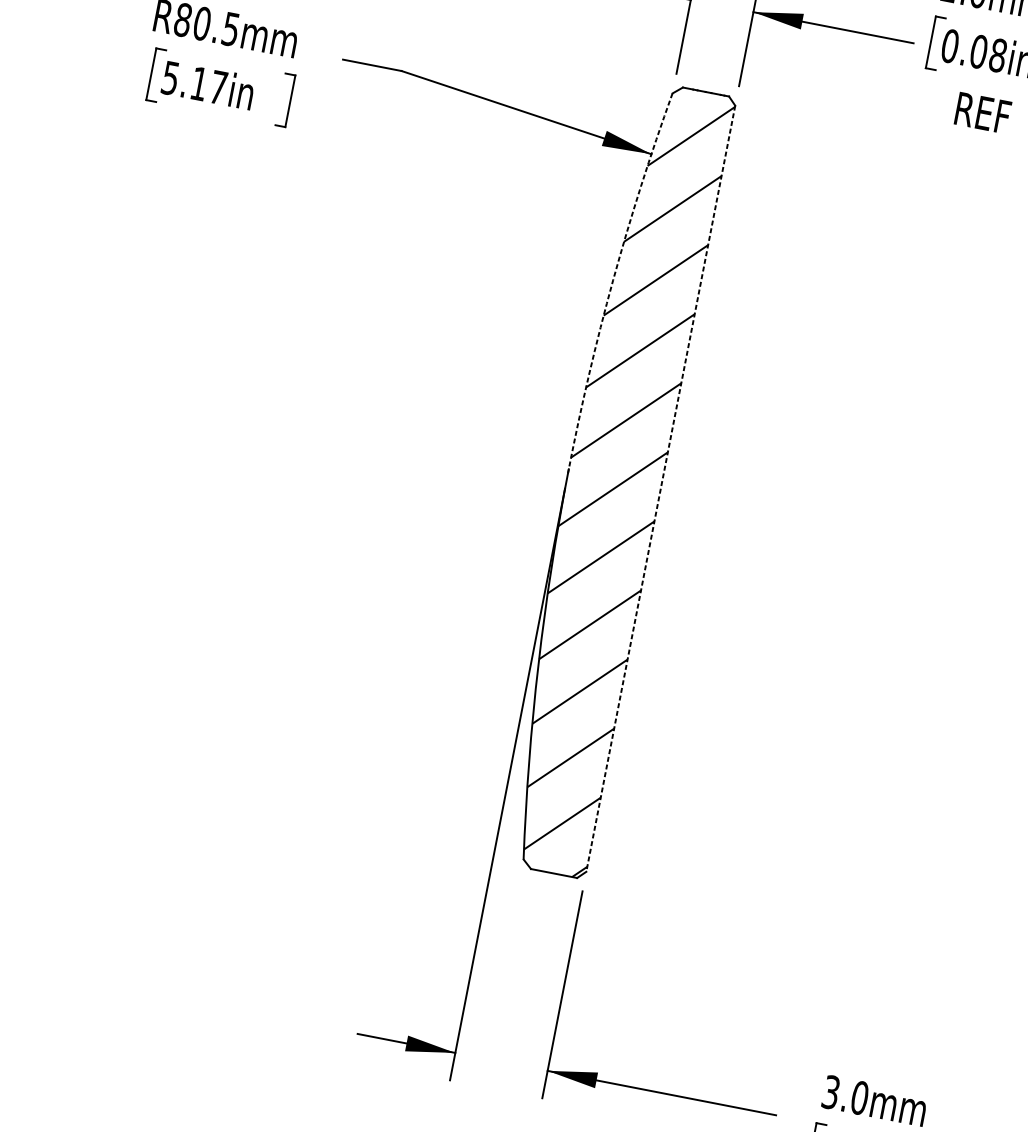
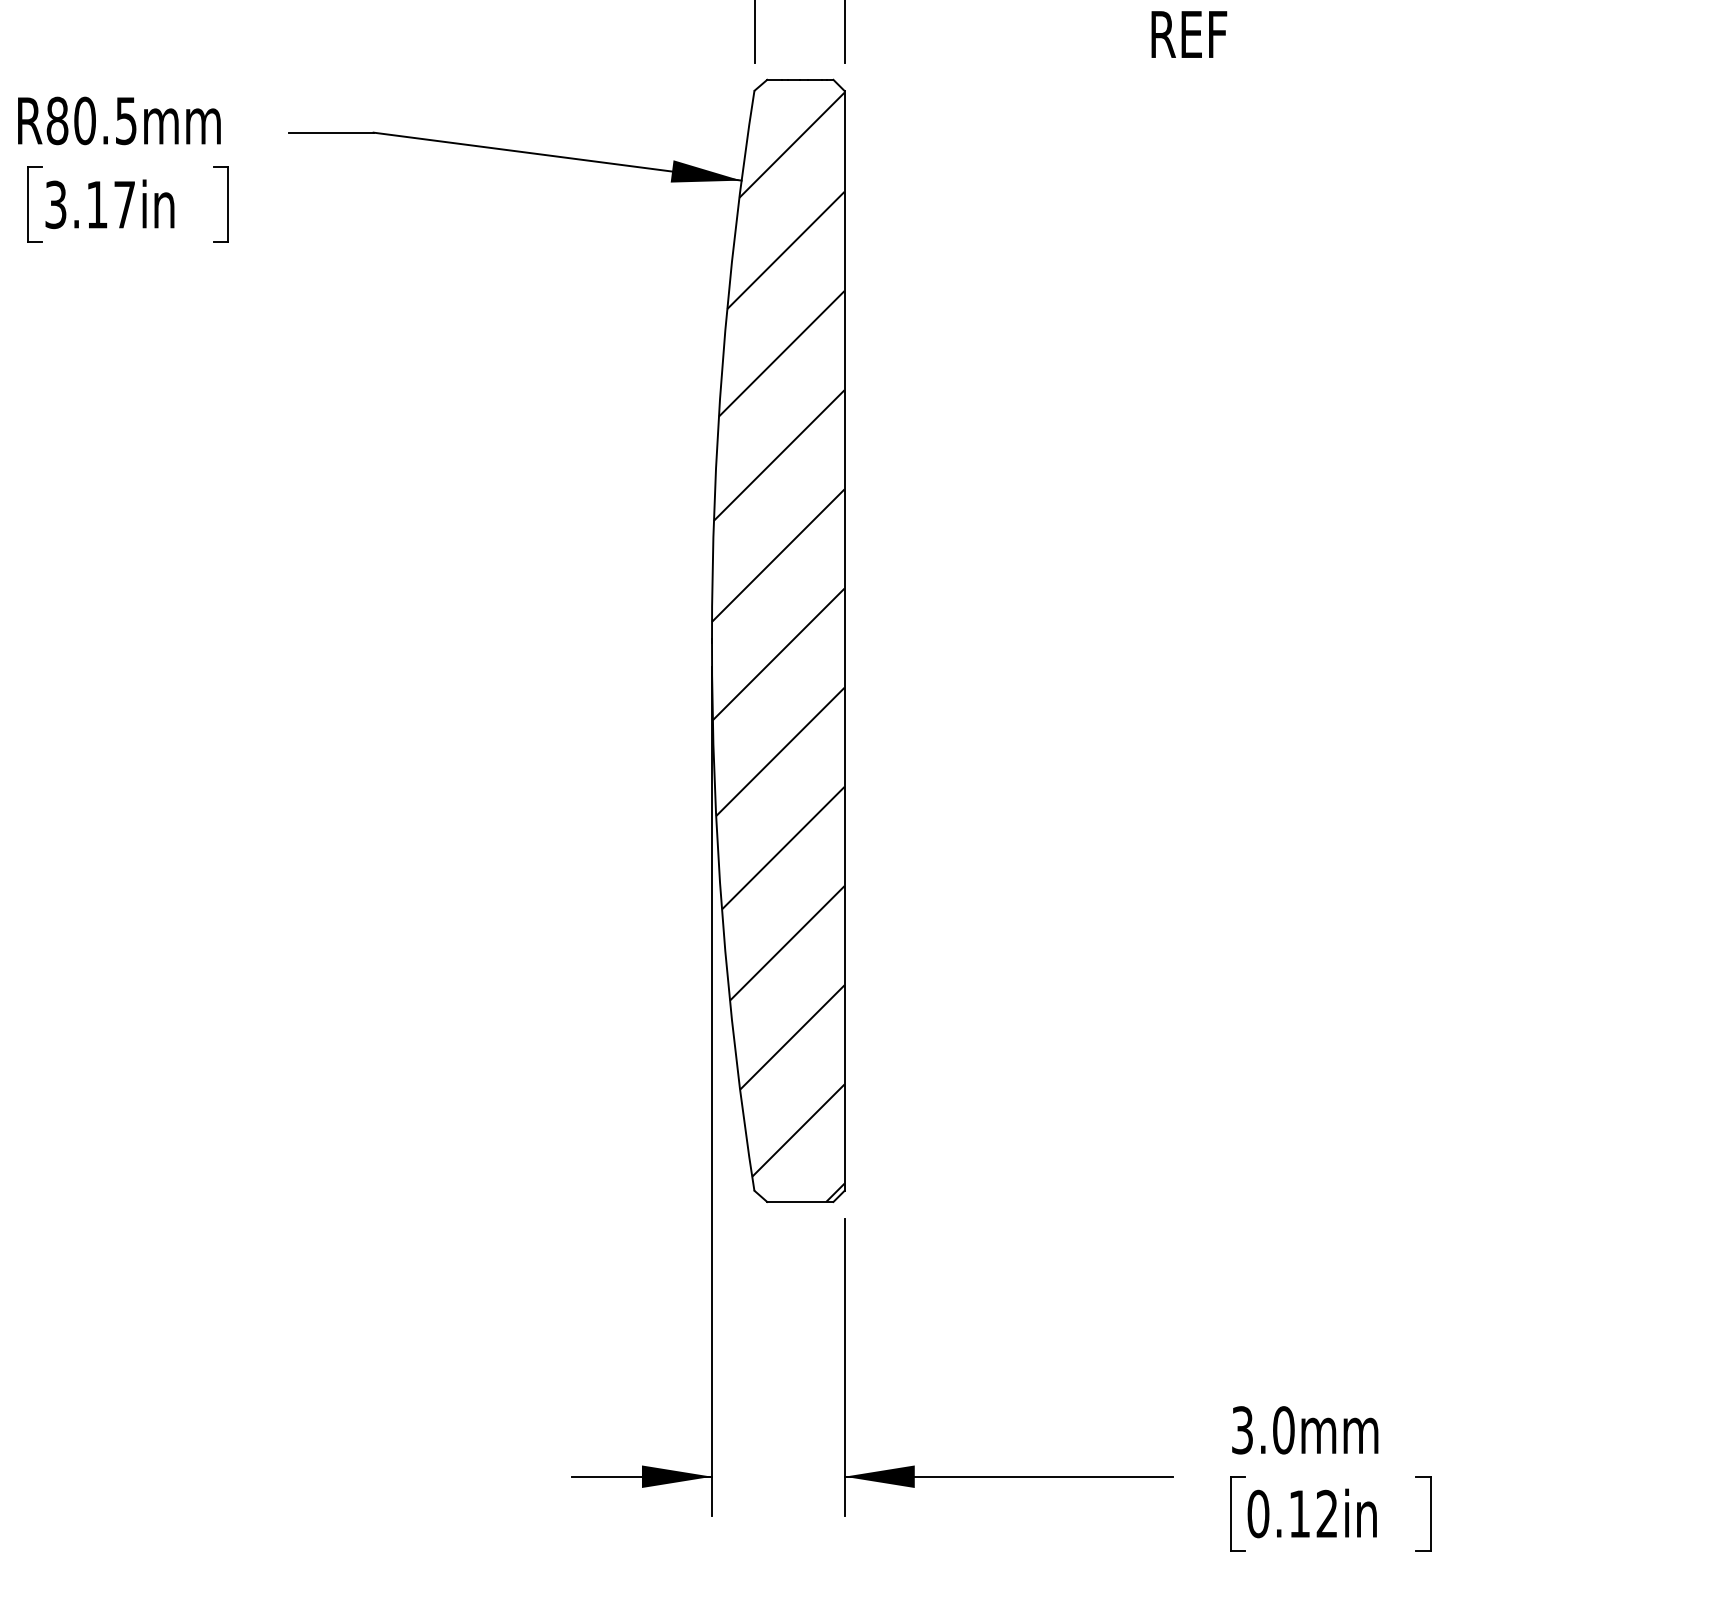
text: (171, 78) -> (56, 204), 5.17in -> 3.17in
arc: (613, 280) -> (722, 365), dashed -> solid
line: (660, 488) -> (844, 640), dashed -> solid

